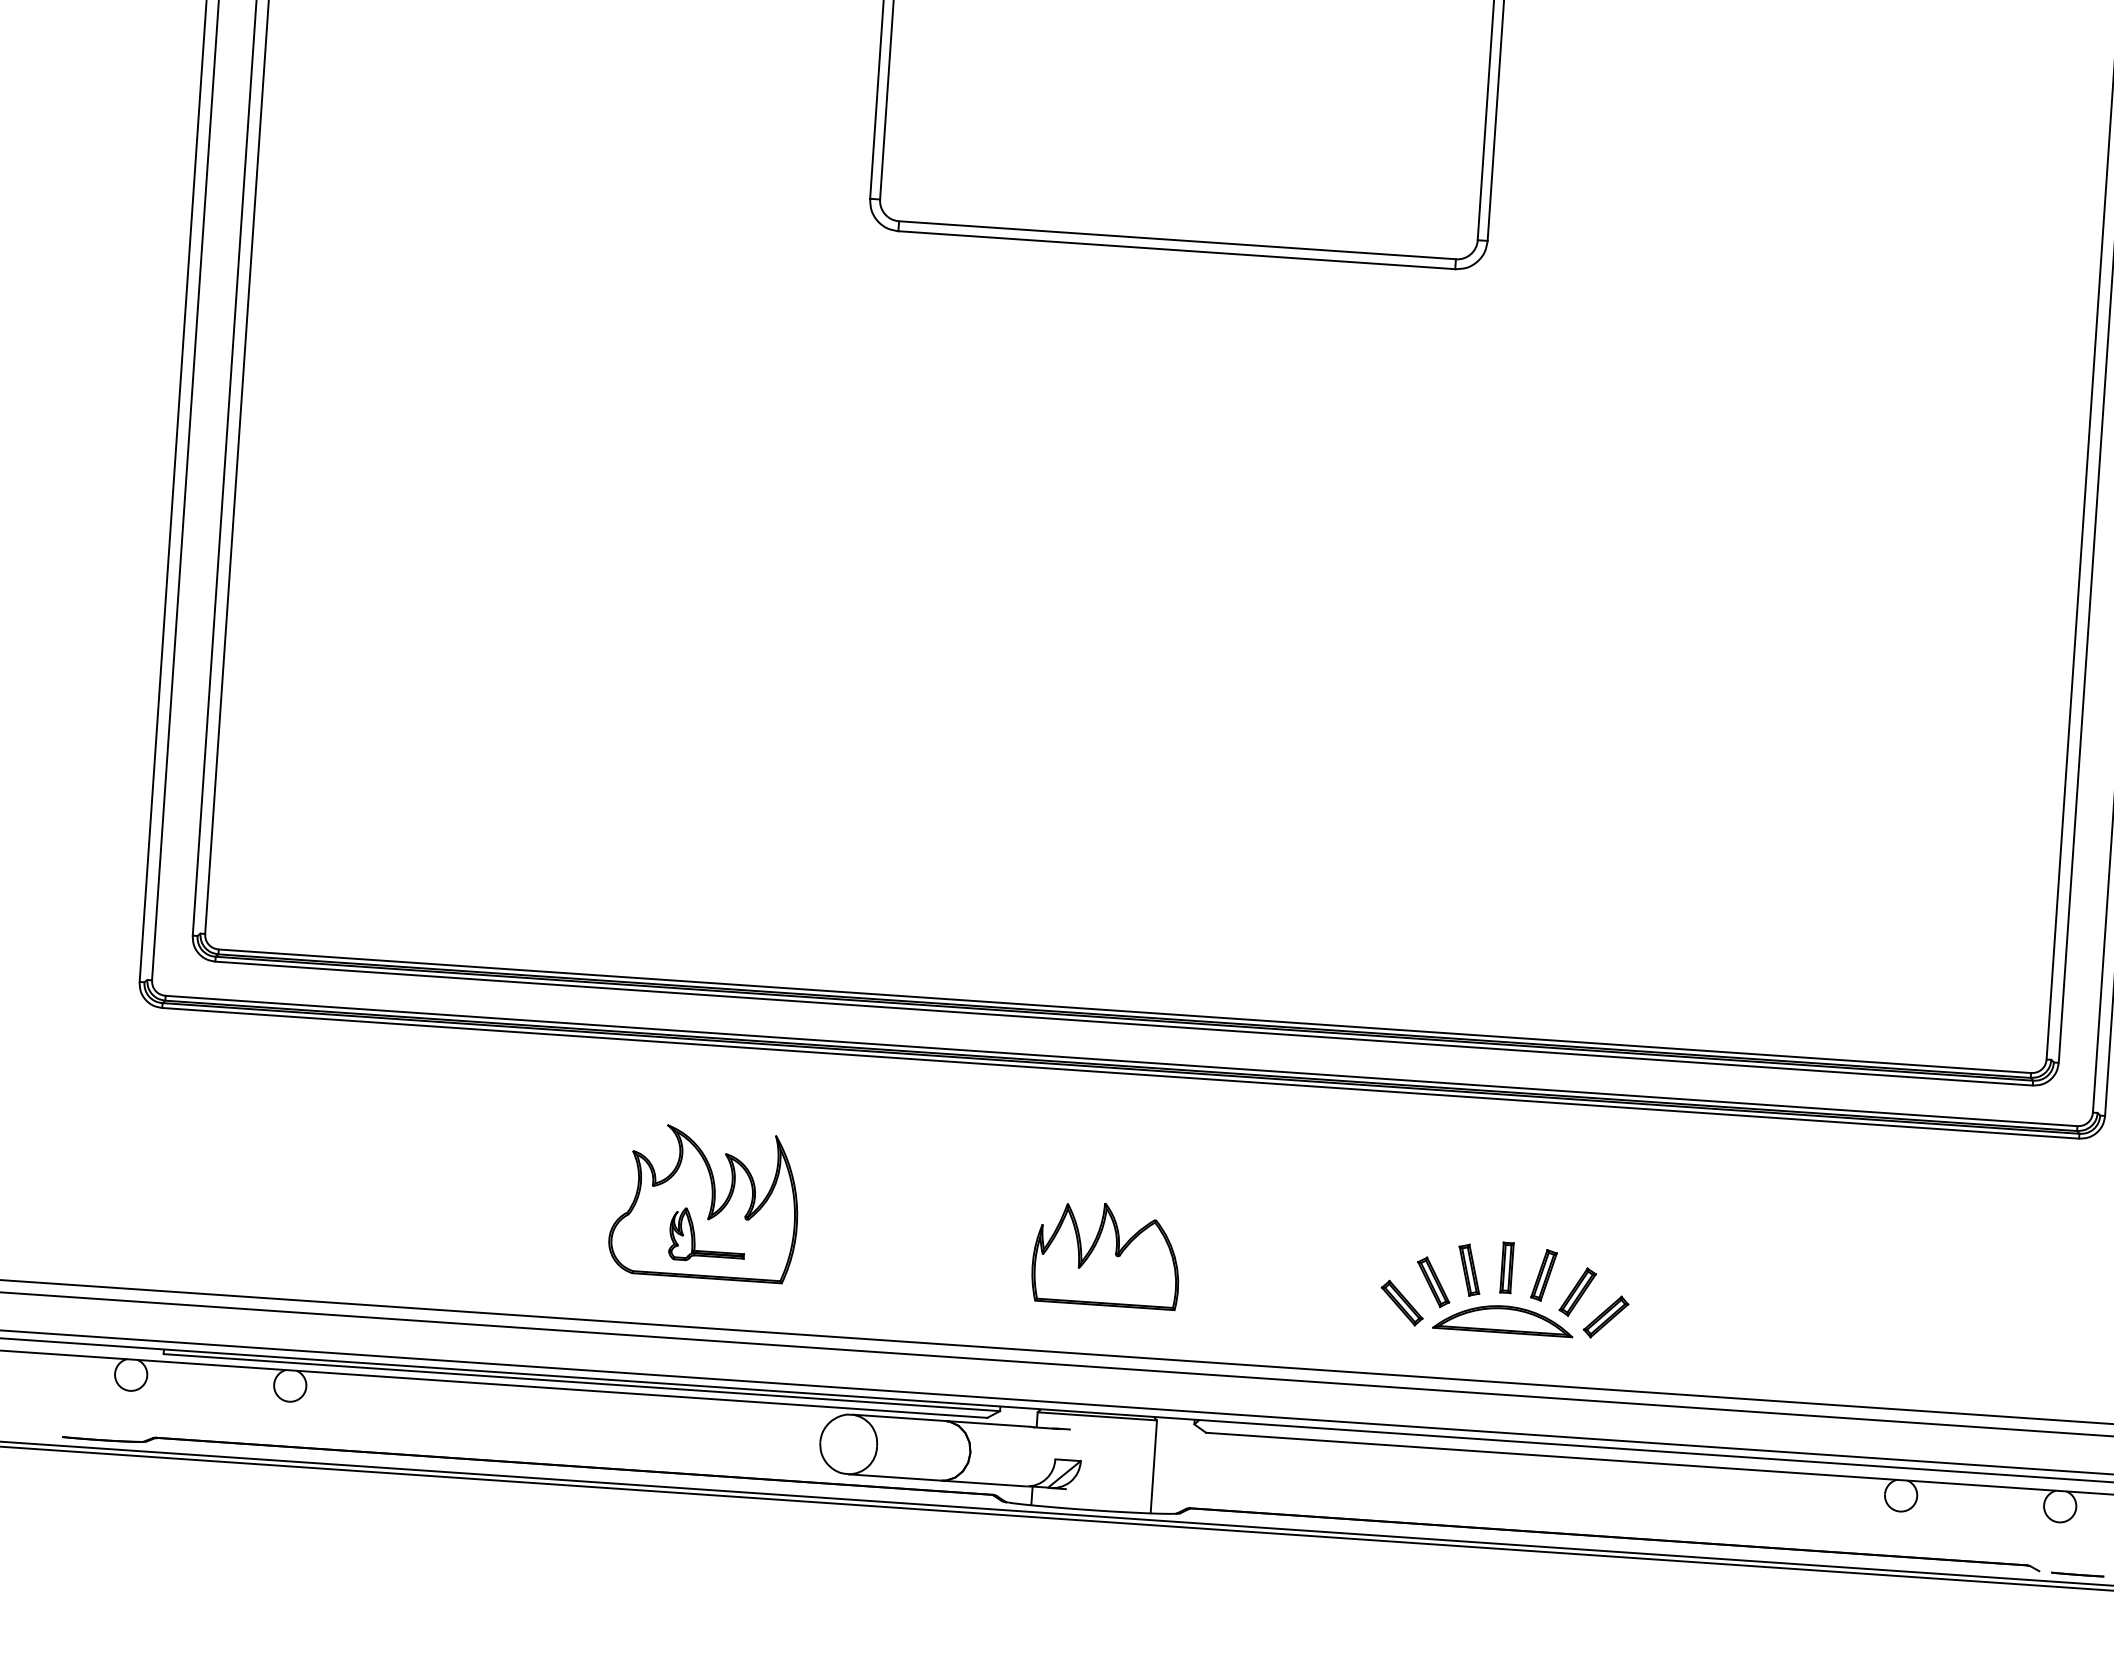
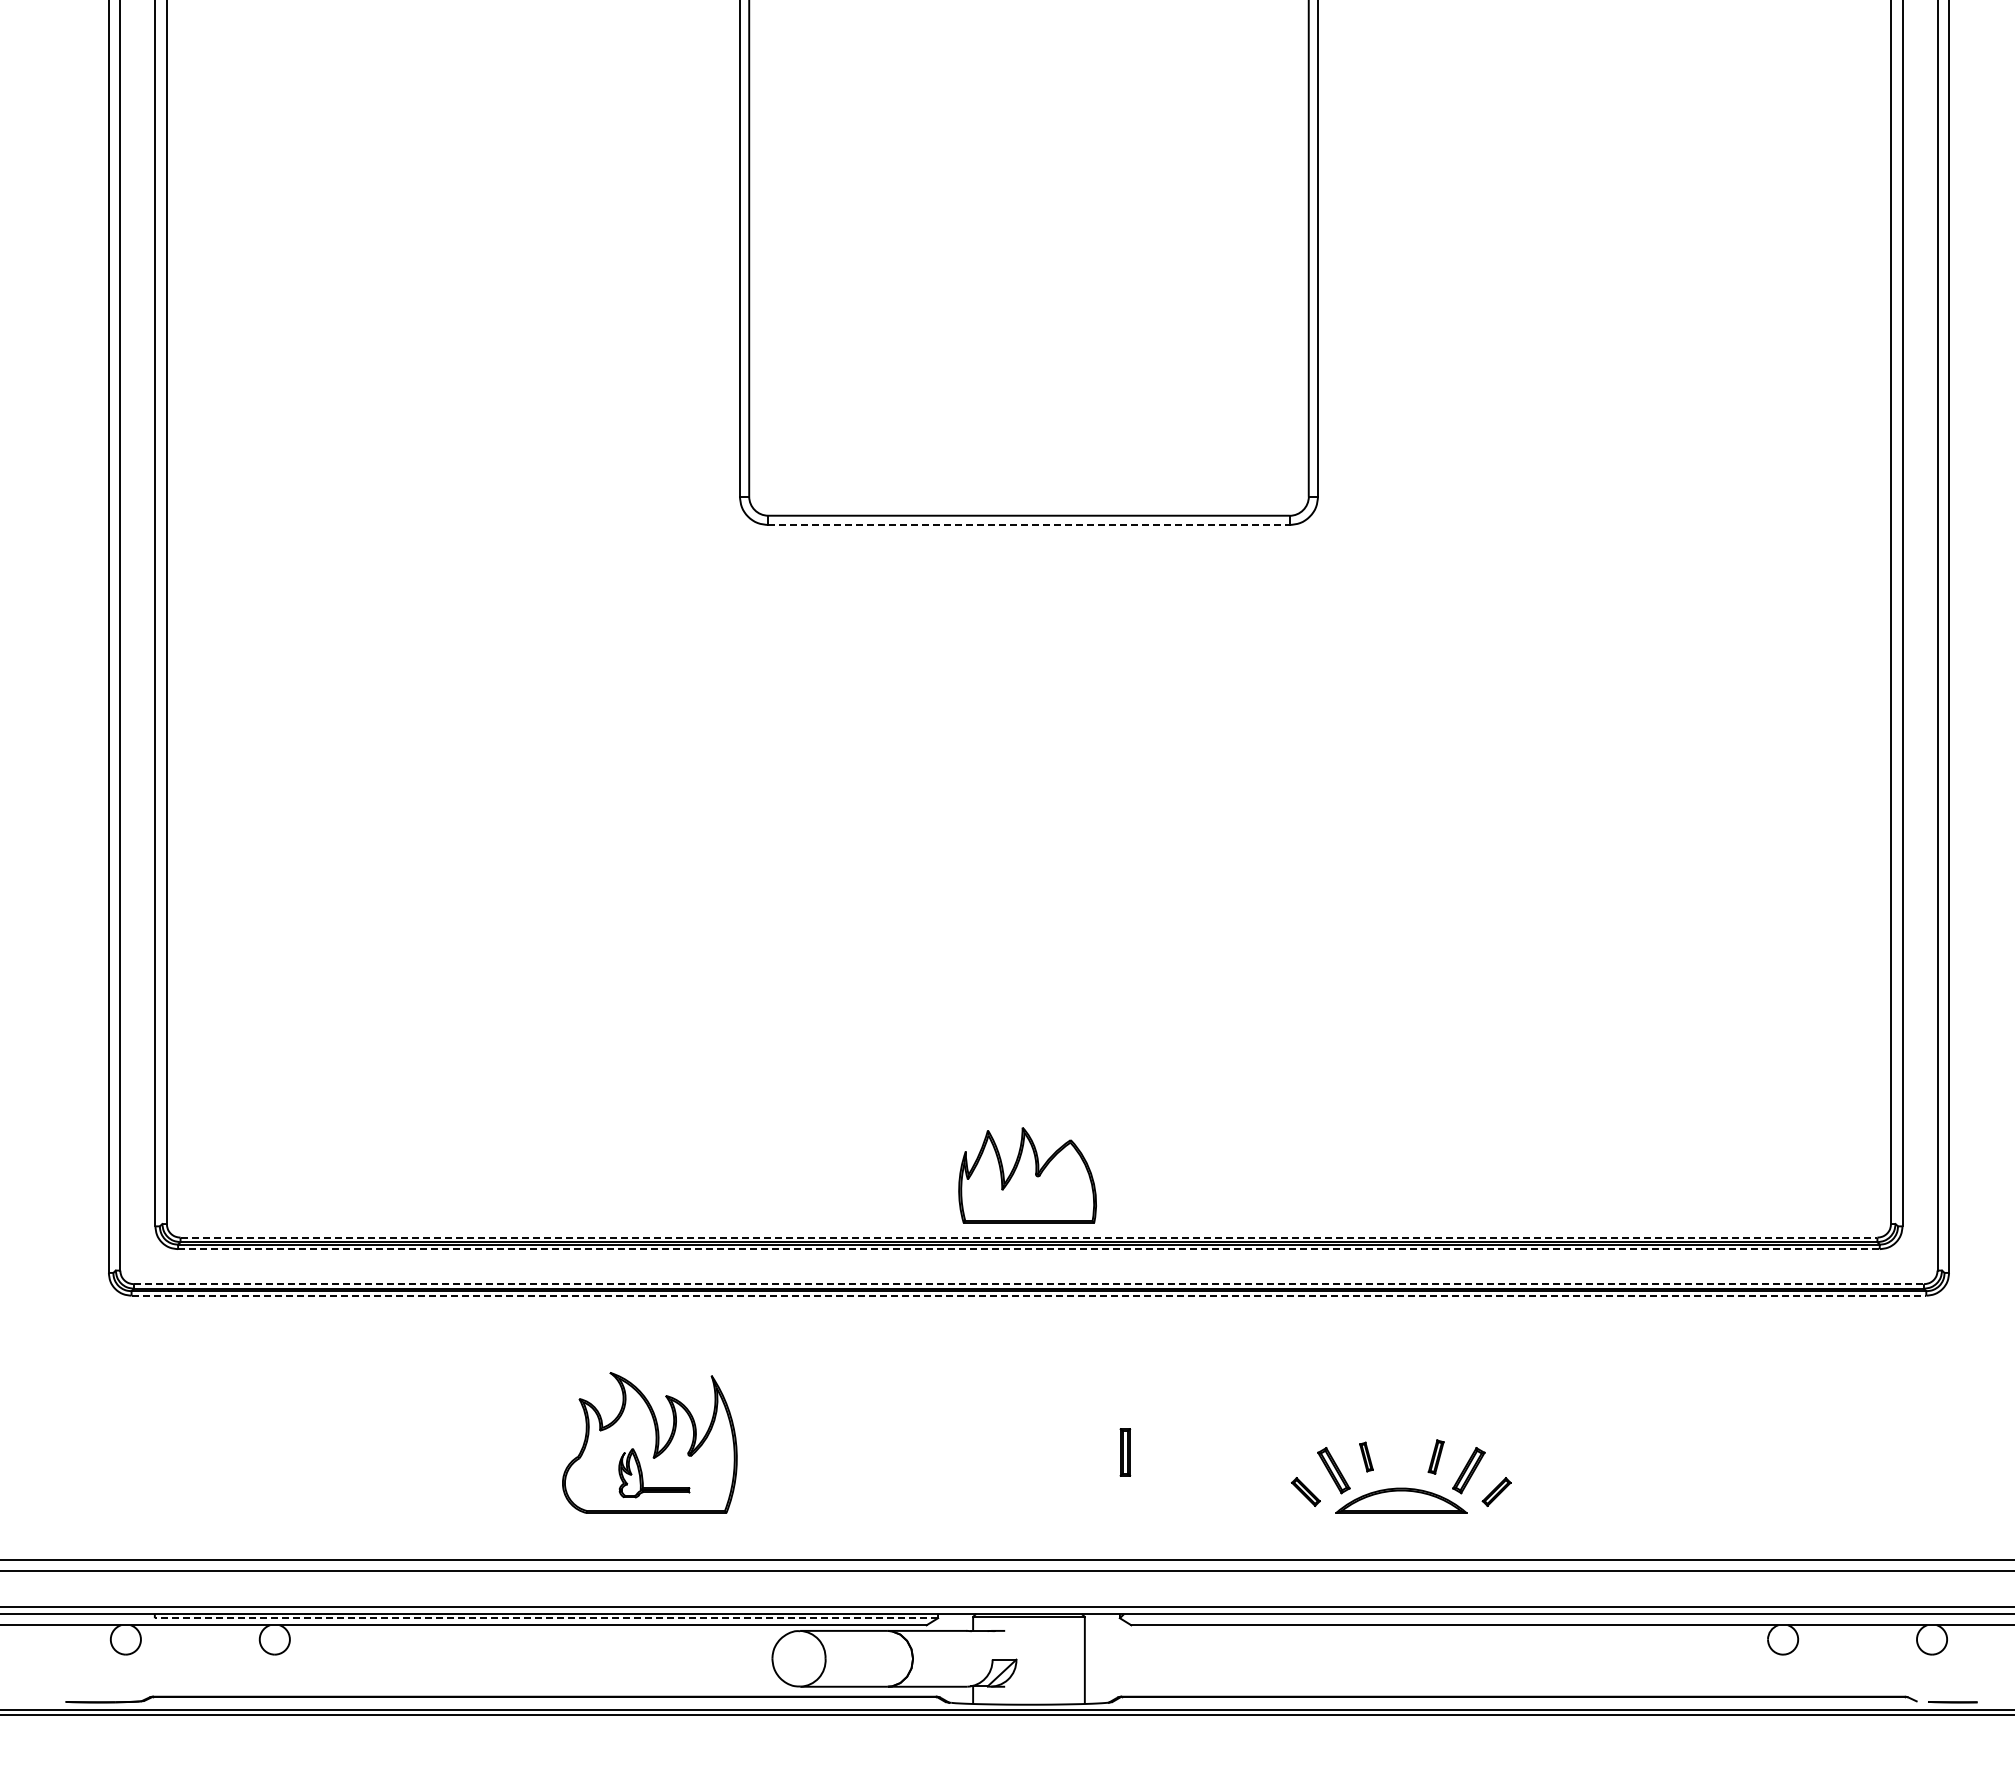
line: (1176, 250) -> (1028, 525), solid -> dashed
line: (1125, 1011) -> (1029, 1237), solid -> dashed
line: (1123, 1023) -> (1028, 1249), solid -> dashed
line: (1121, 1061) -> (1028, 1284), solid -> dashed
line: (1121, 1073) -> (1029, 1295), solid -> dashed
part: (1106, 1254) -> (1027, 1175), moved
part: (1507, 1267) -> (1125, 1452), moved
part: (1469, 1269) -> (1366, 1456), size x0.6
part: (1543, 1274) -> (1435, 1456), size x0.7
part: (1401, 1302) -> (1305, 1491), size x0.7
part: (1605, 1316) -> (1496, 1491), size x0.7
line: (581, 1382) -> (546, 1618), solid -> dashed

